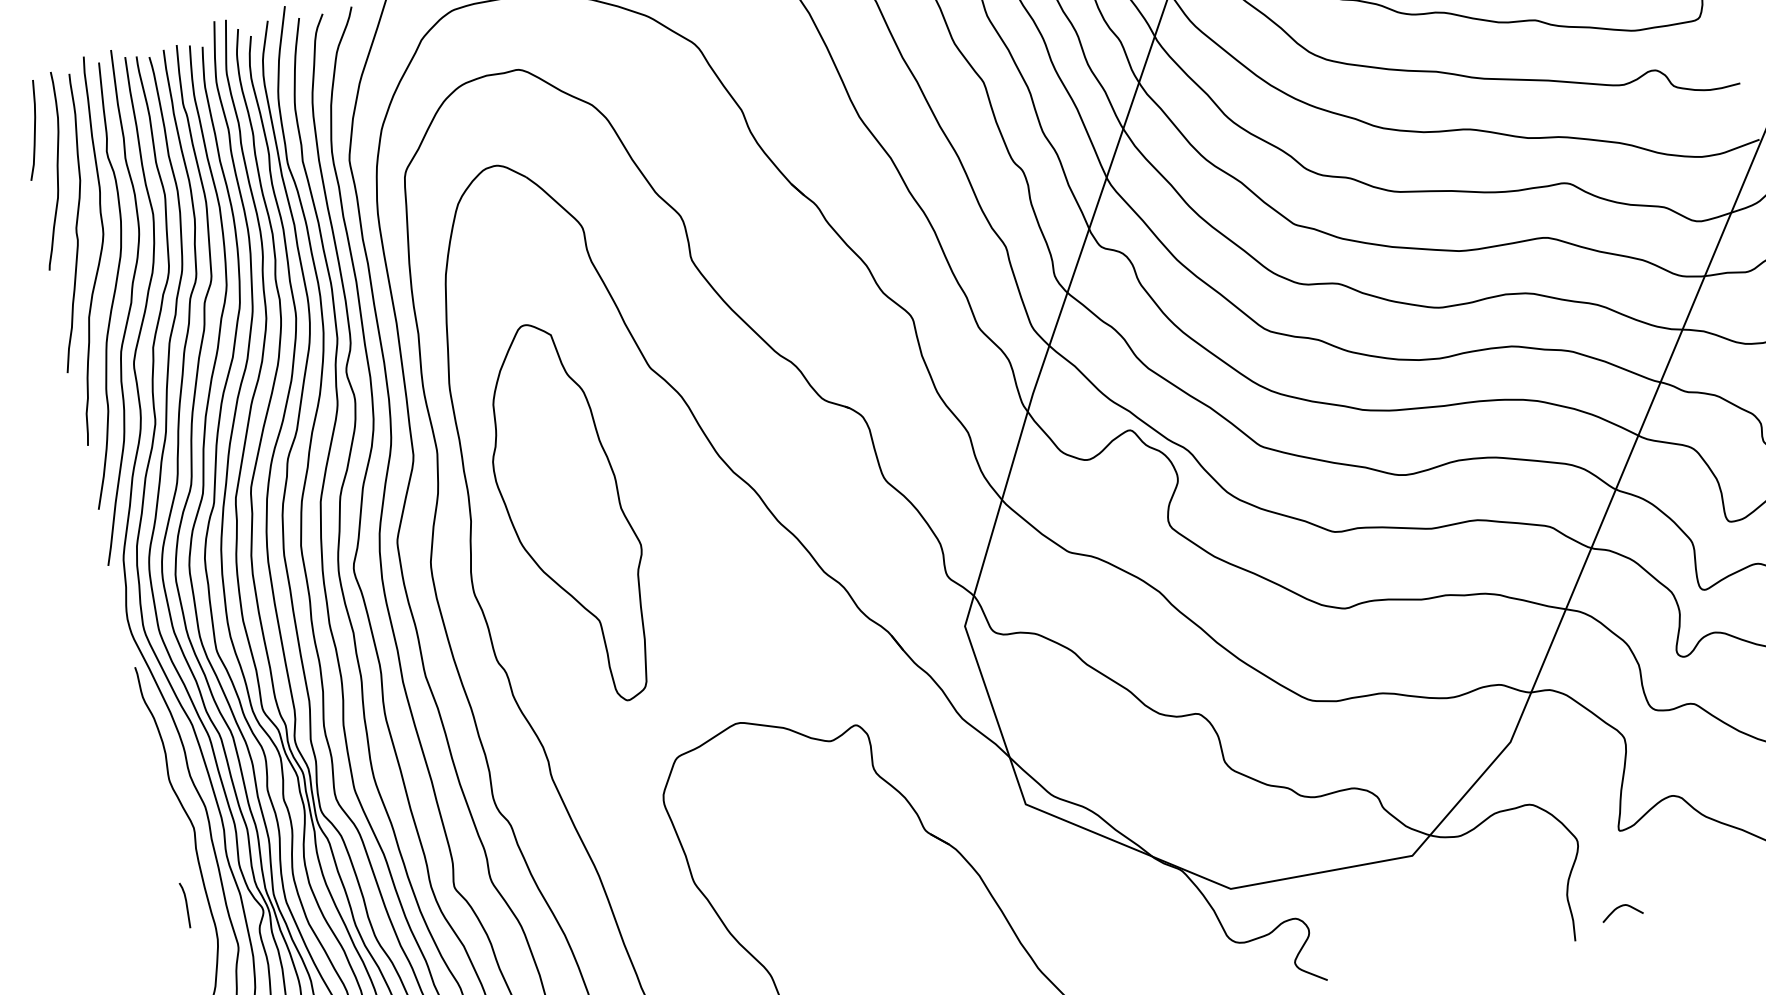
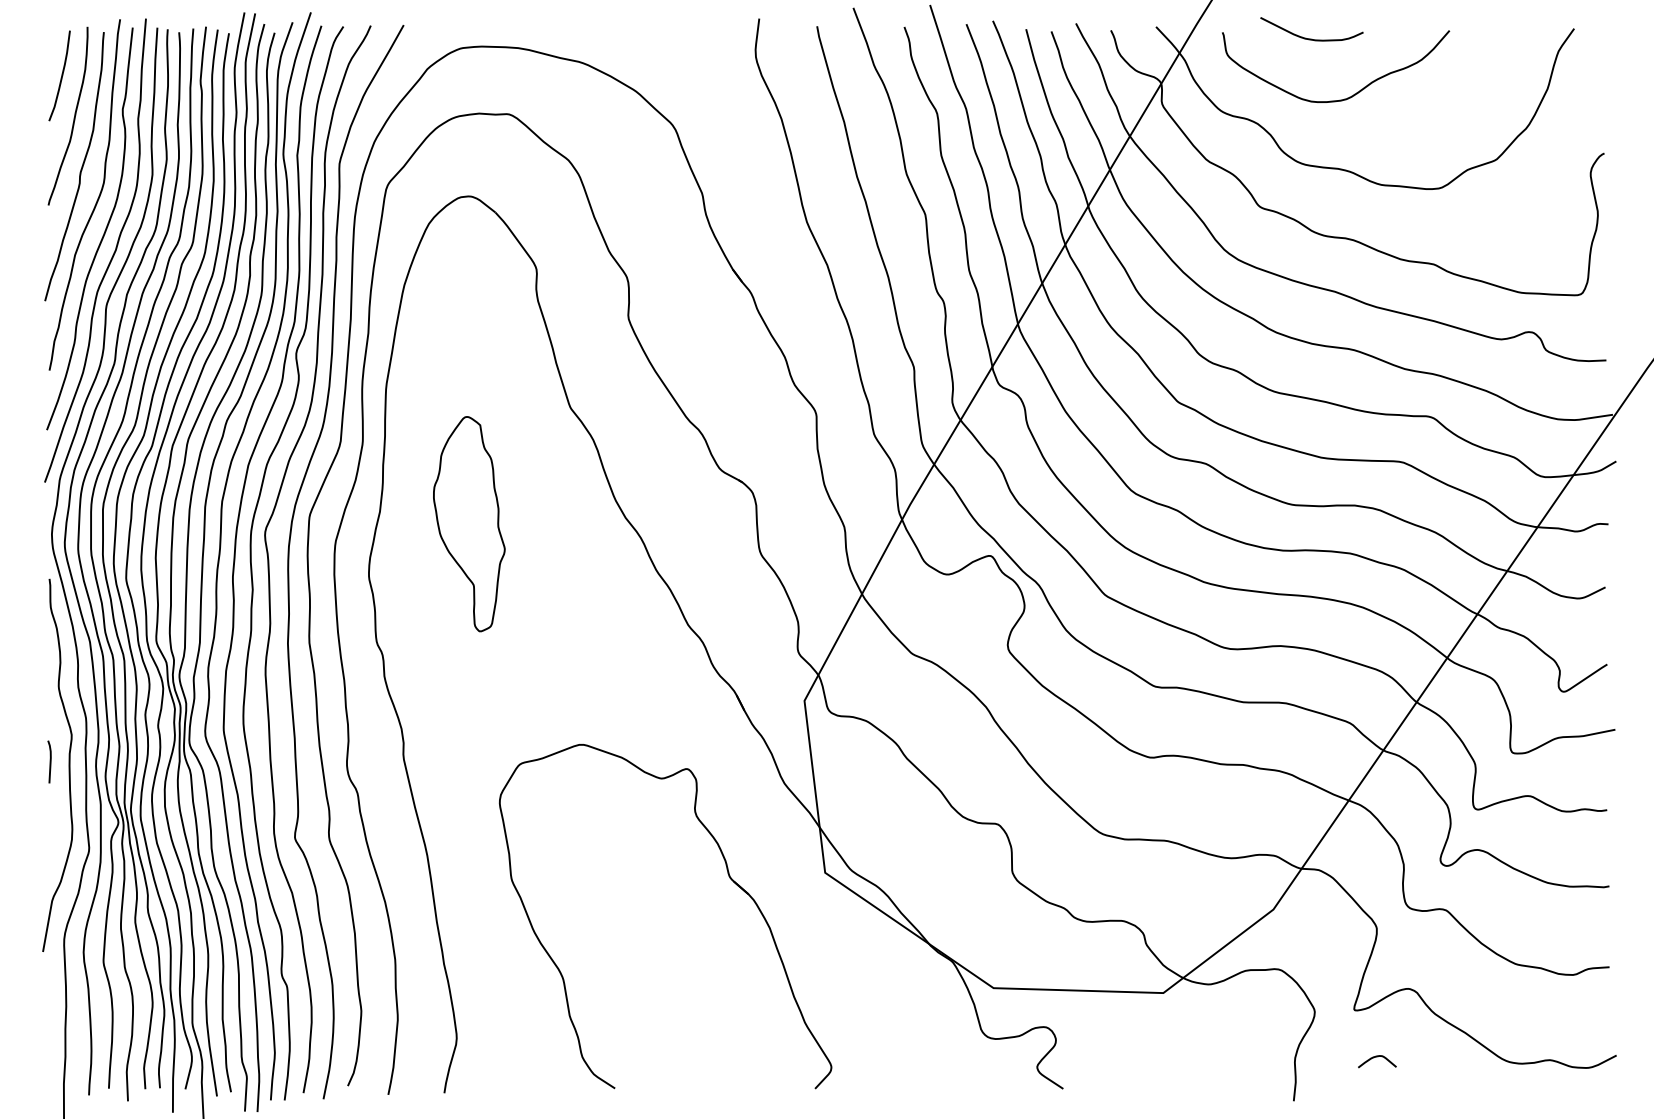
part: (568, 513) -> (469, 523), size x0.6
line: (185, 904) -> (49, 761), moved
curve: (1621, 907) -> (1377, 1057), moved

